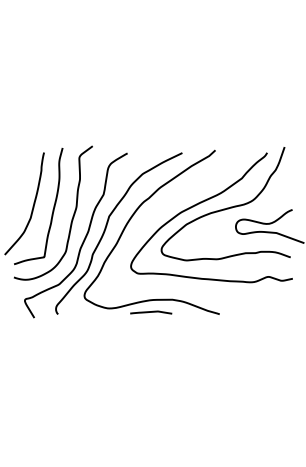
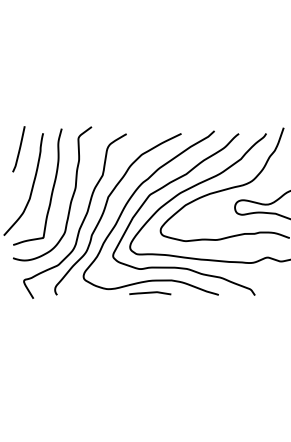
line: (19, 168) -> (18, 149), added
curve: (169, 204) -> (168, 185), added

